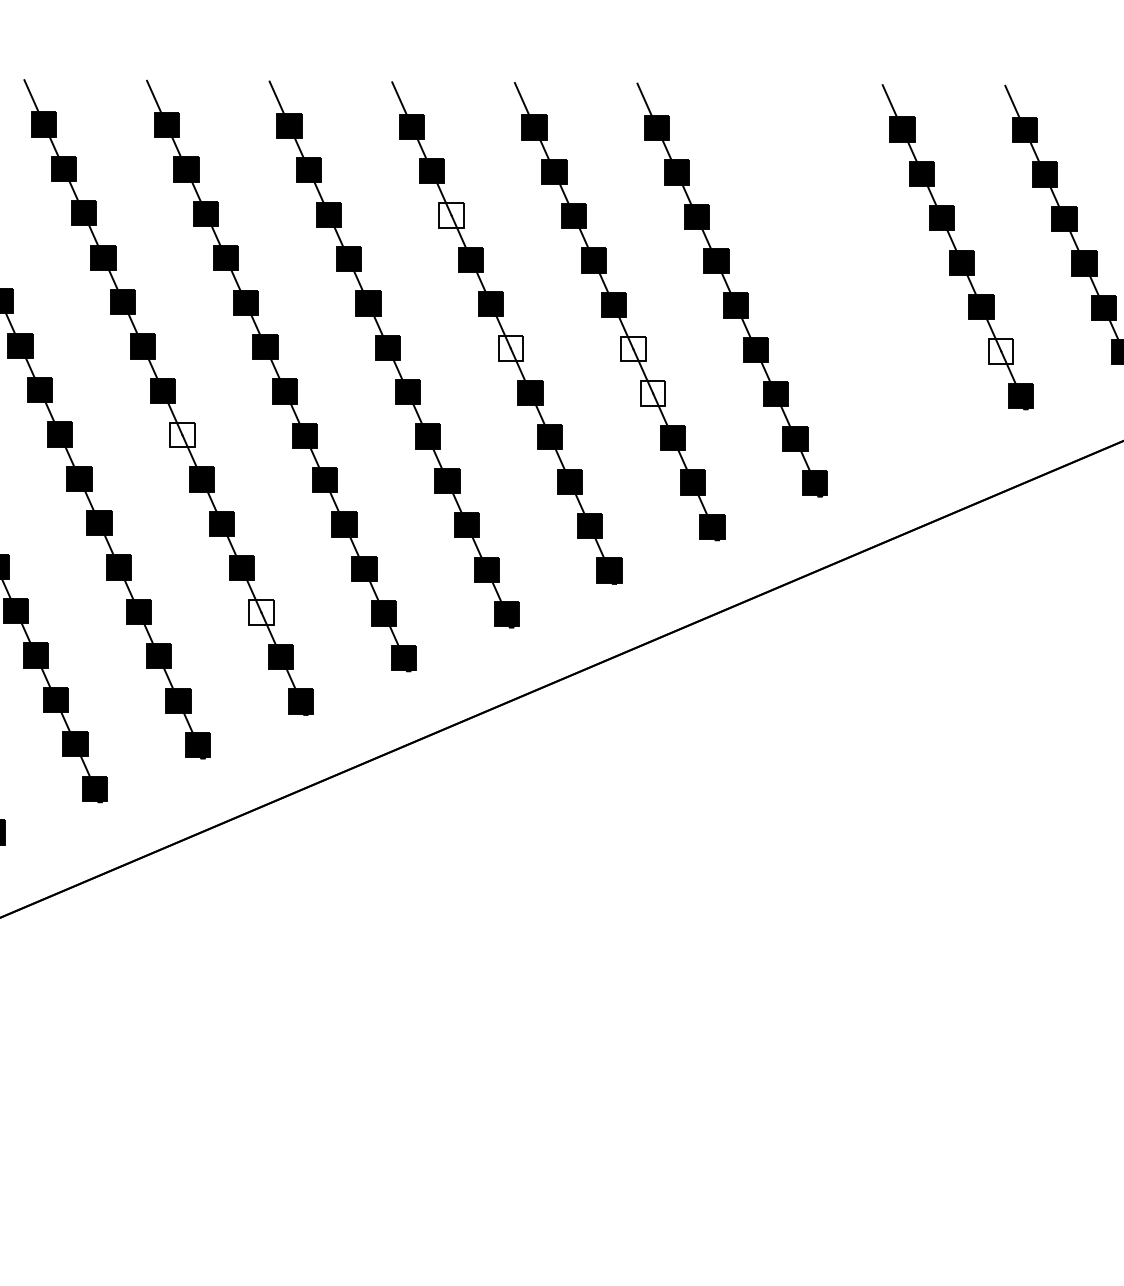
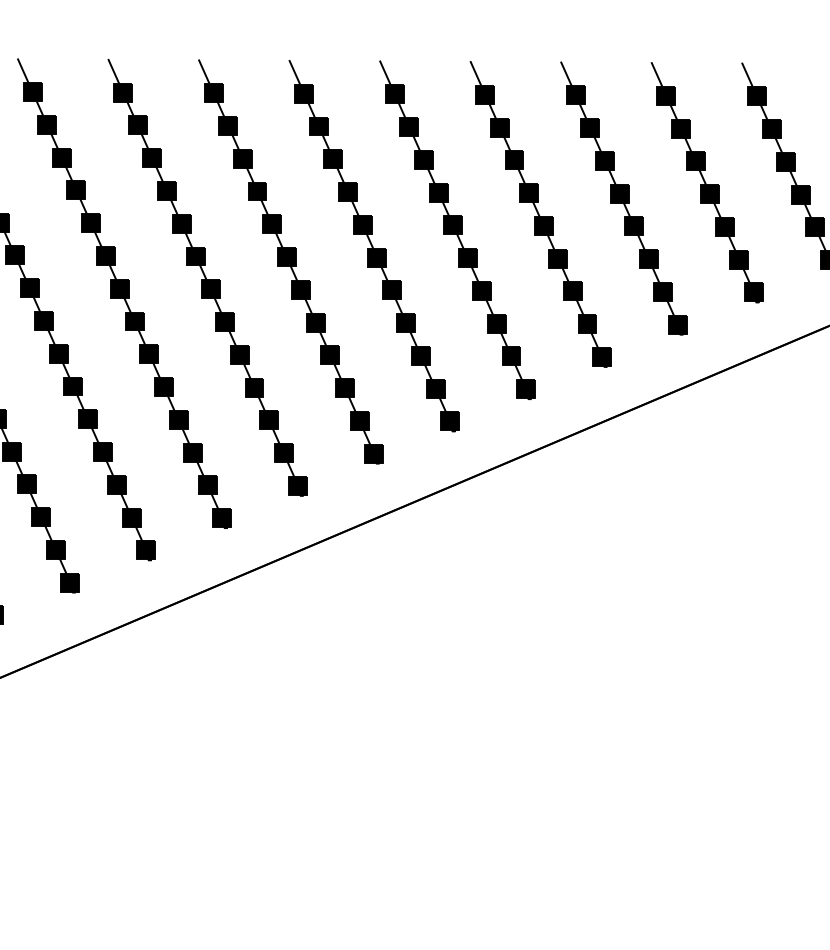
fill: (451, 215) -> (333, 159), added
part: (844, 268) -> (623, 198), added
fill: (510, 348) -> (376, 257), added
fill: (633, 349) -> (467, 258), added
fill: (1001, 351) -> (739, 259), added
fill: (653, 393) -> (482, 290), added
fill: (182, 435) -> (134, 321), added
fill: (261, 612) -> (193, 452), added

